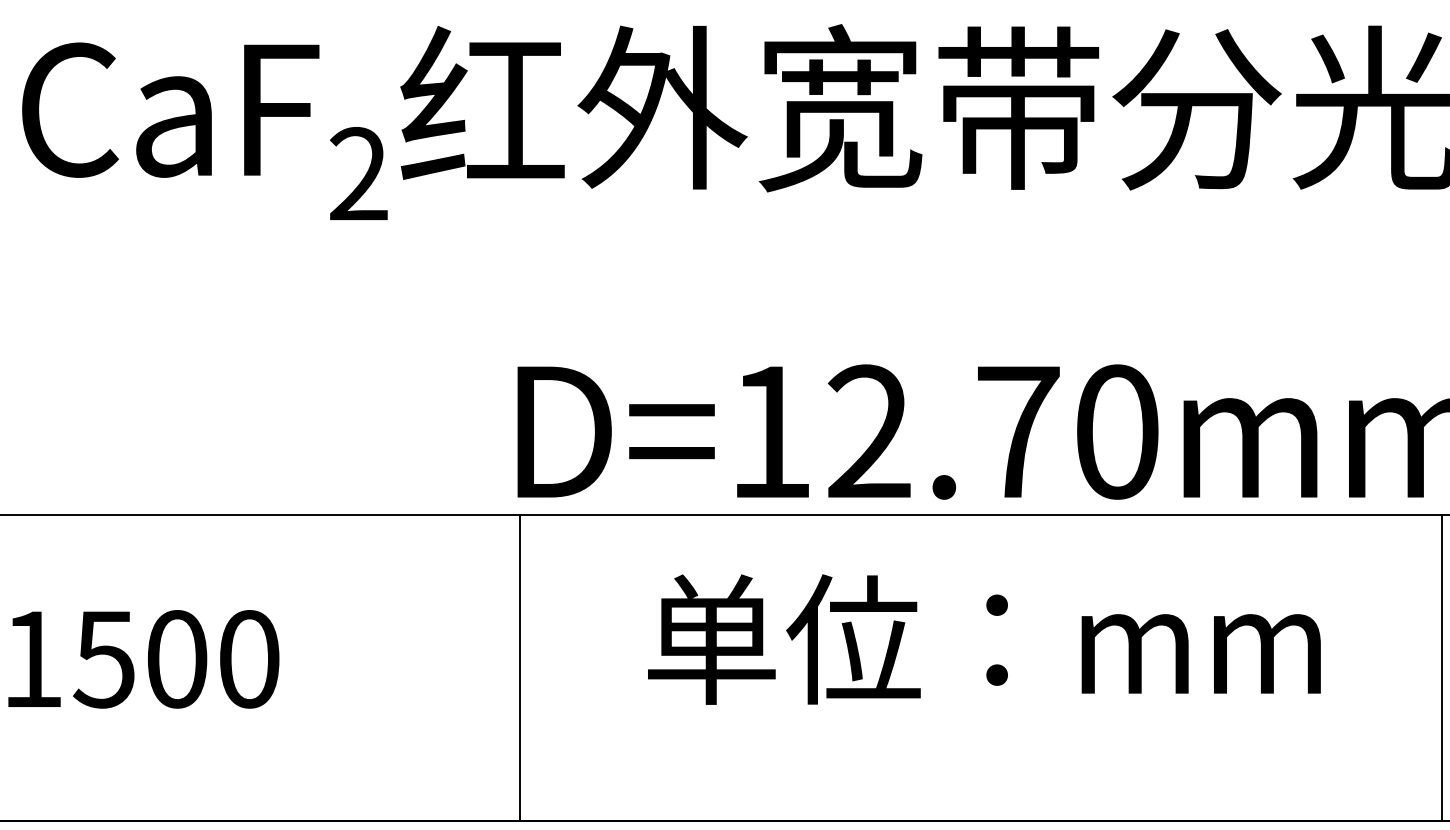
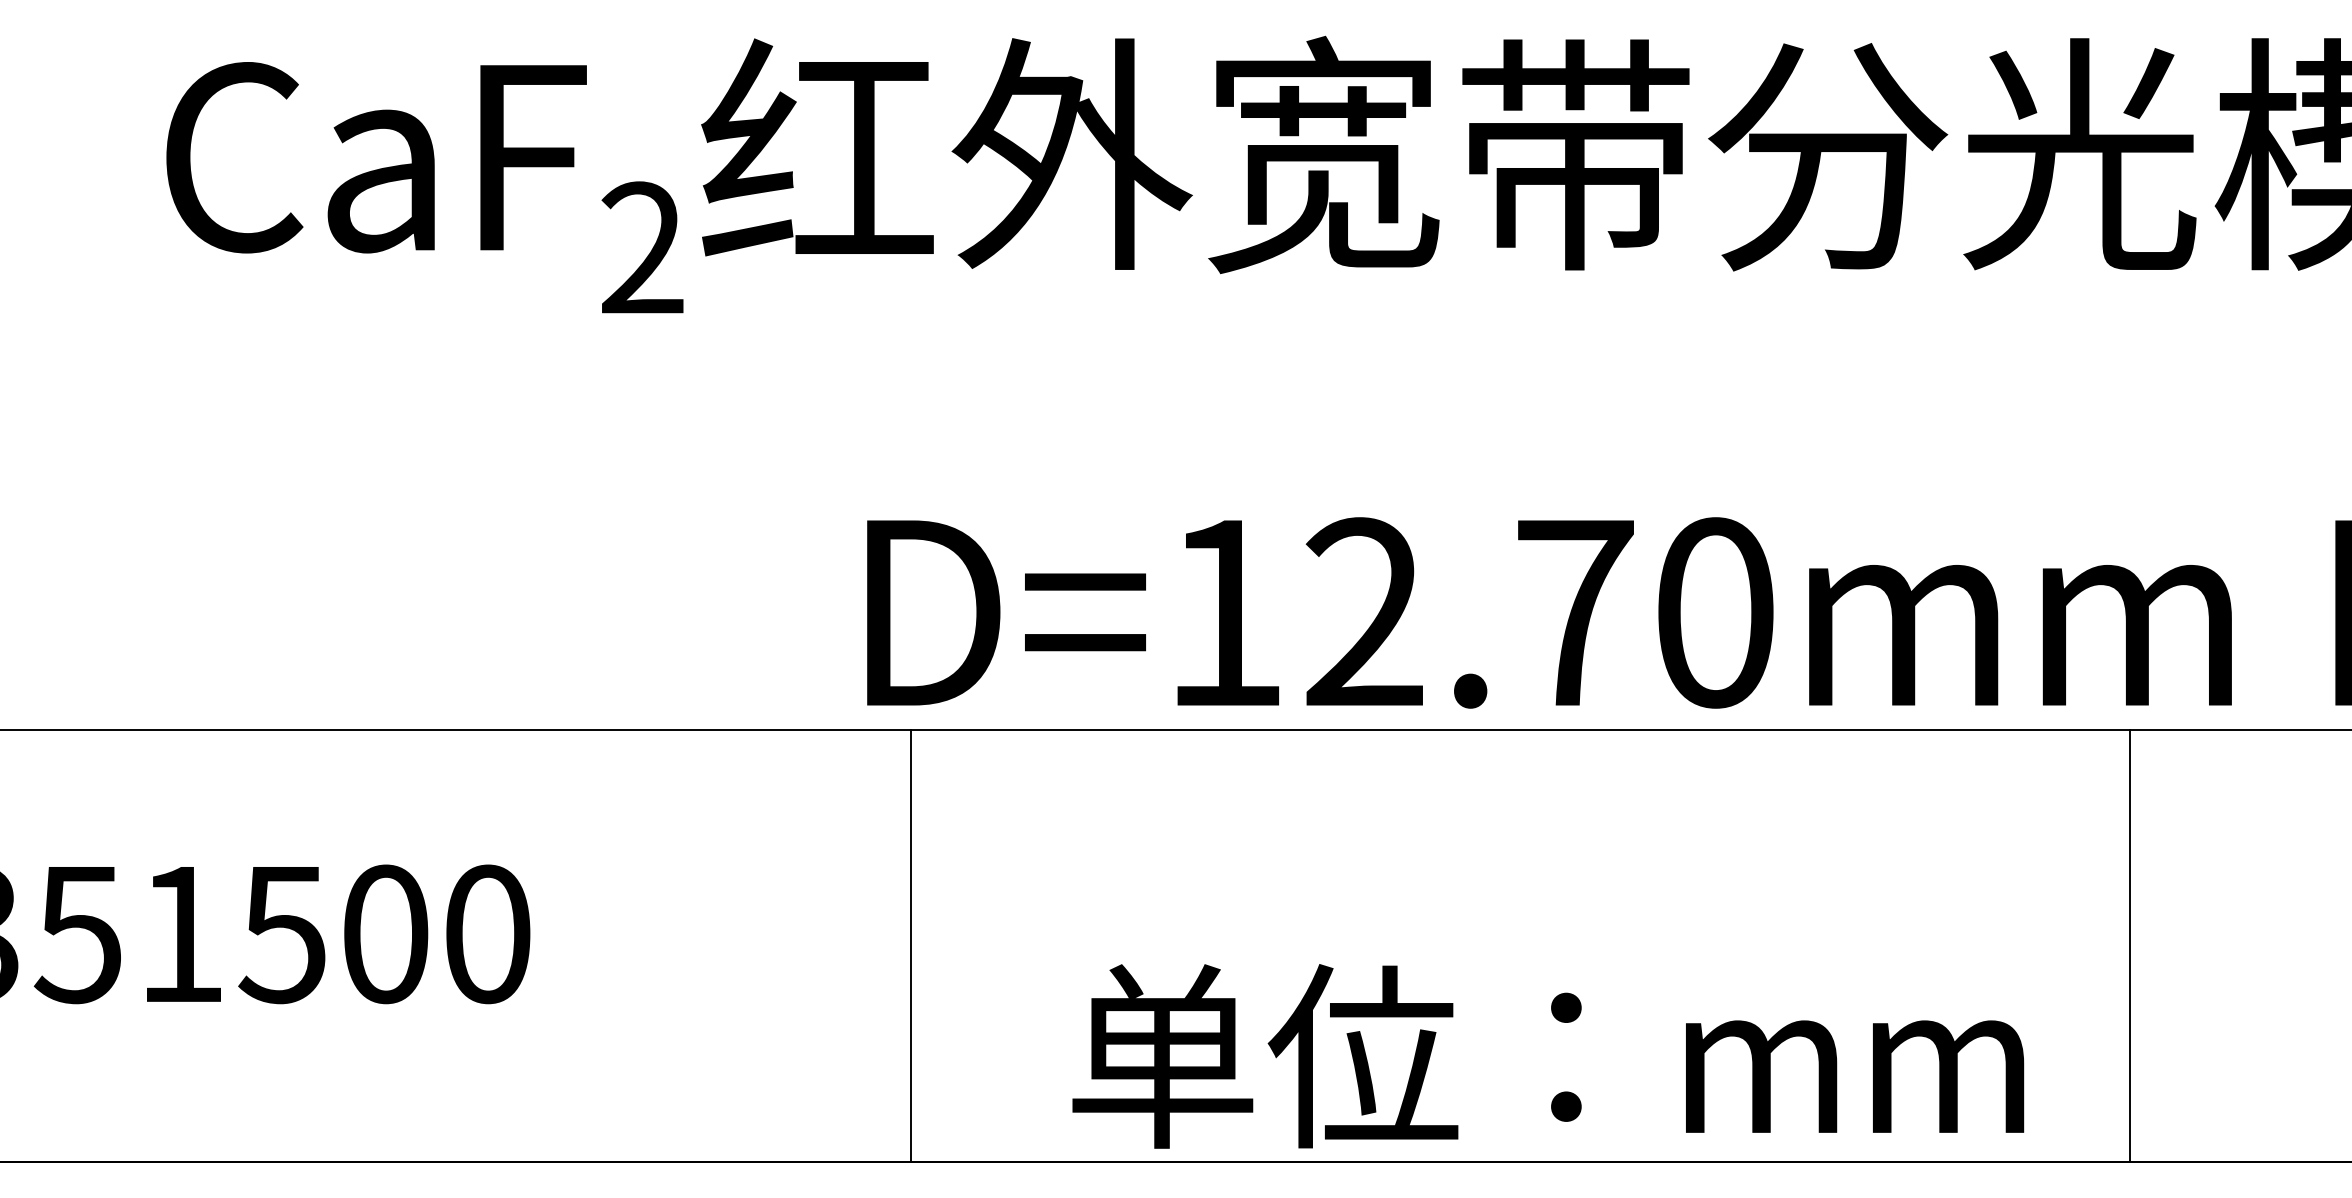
text: (984, 639) -> (1548, 1056), moved
line: (519, 667) -> (911, 946), moved
line: (1442, 667) -> (2130, 946), moved

